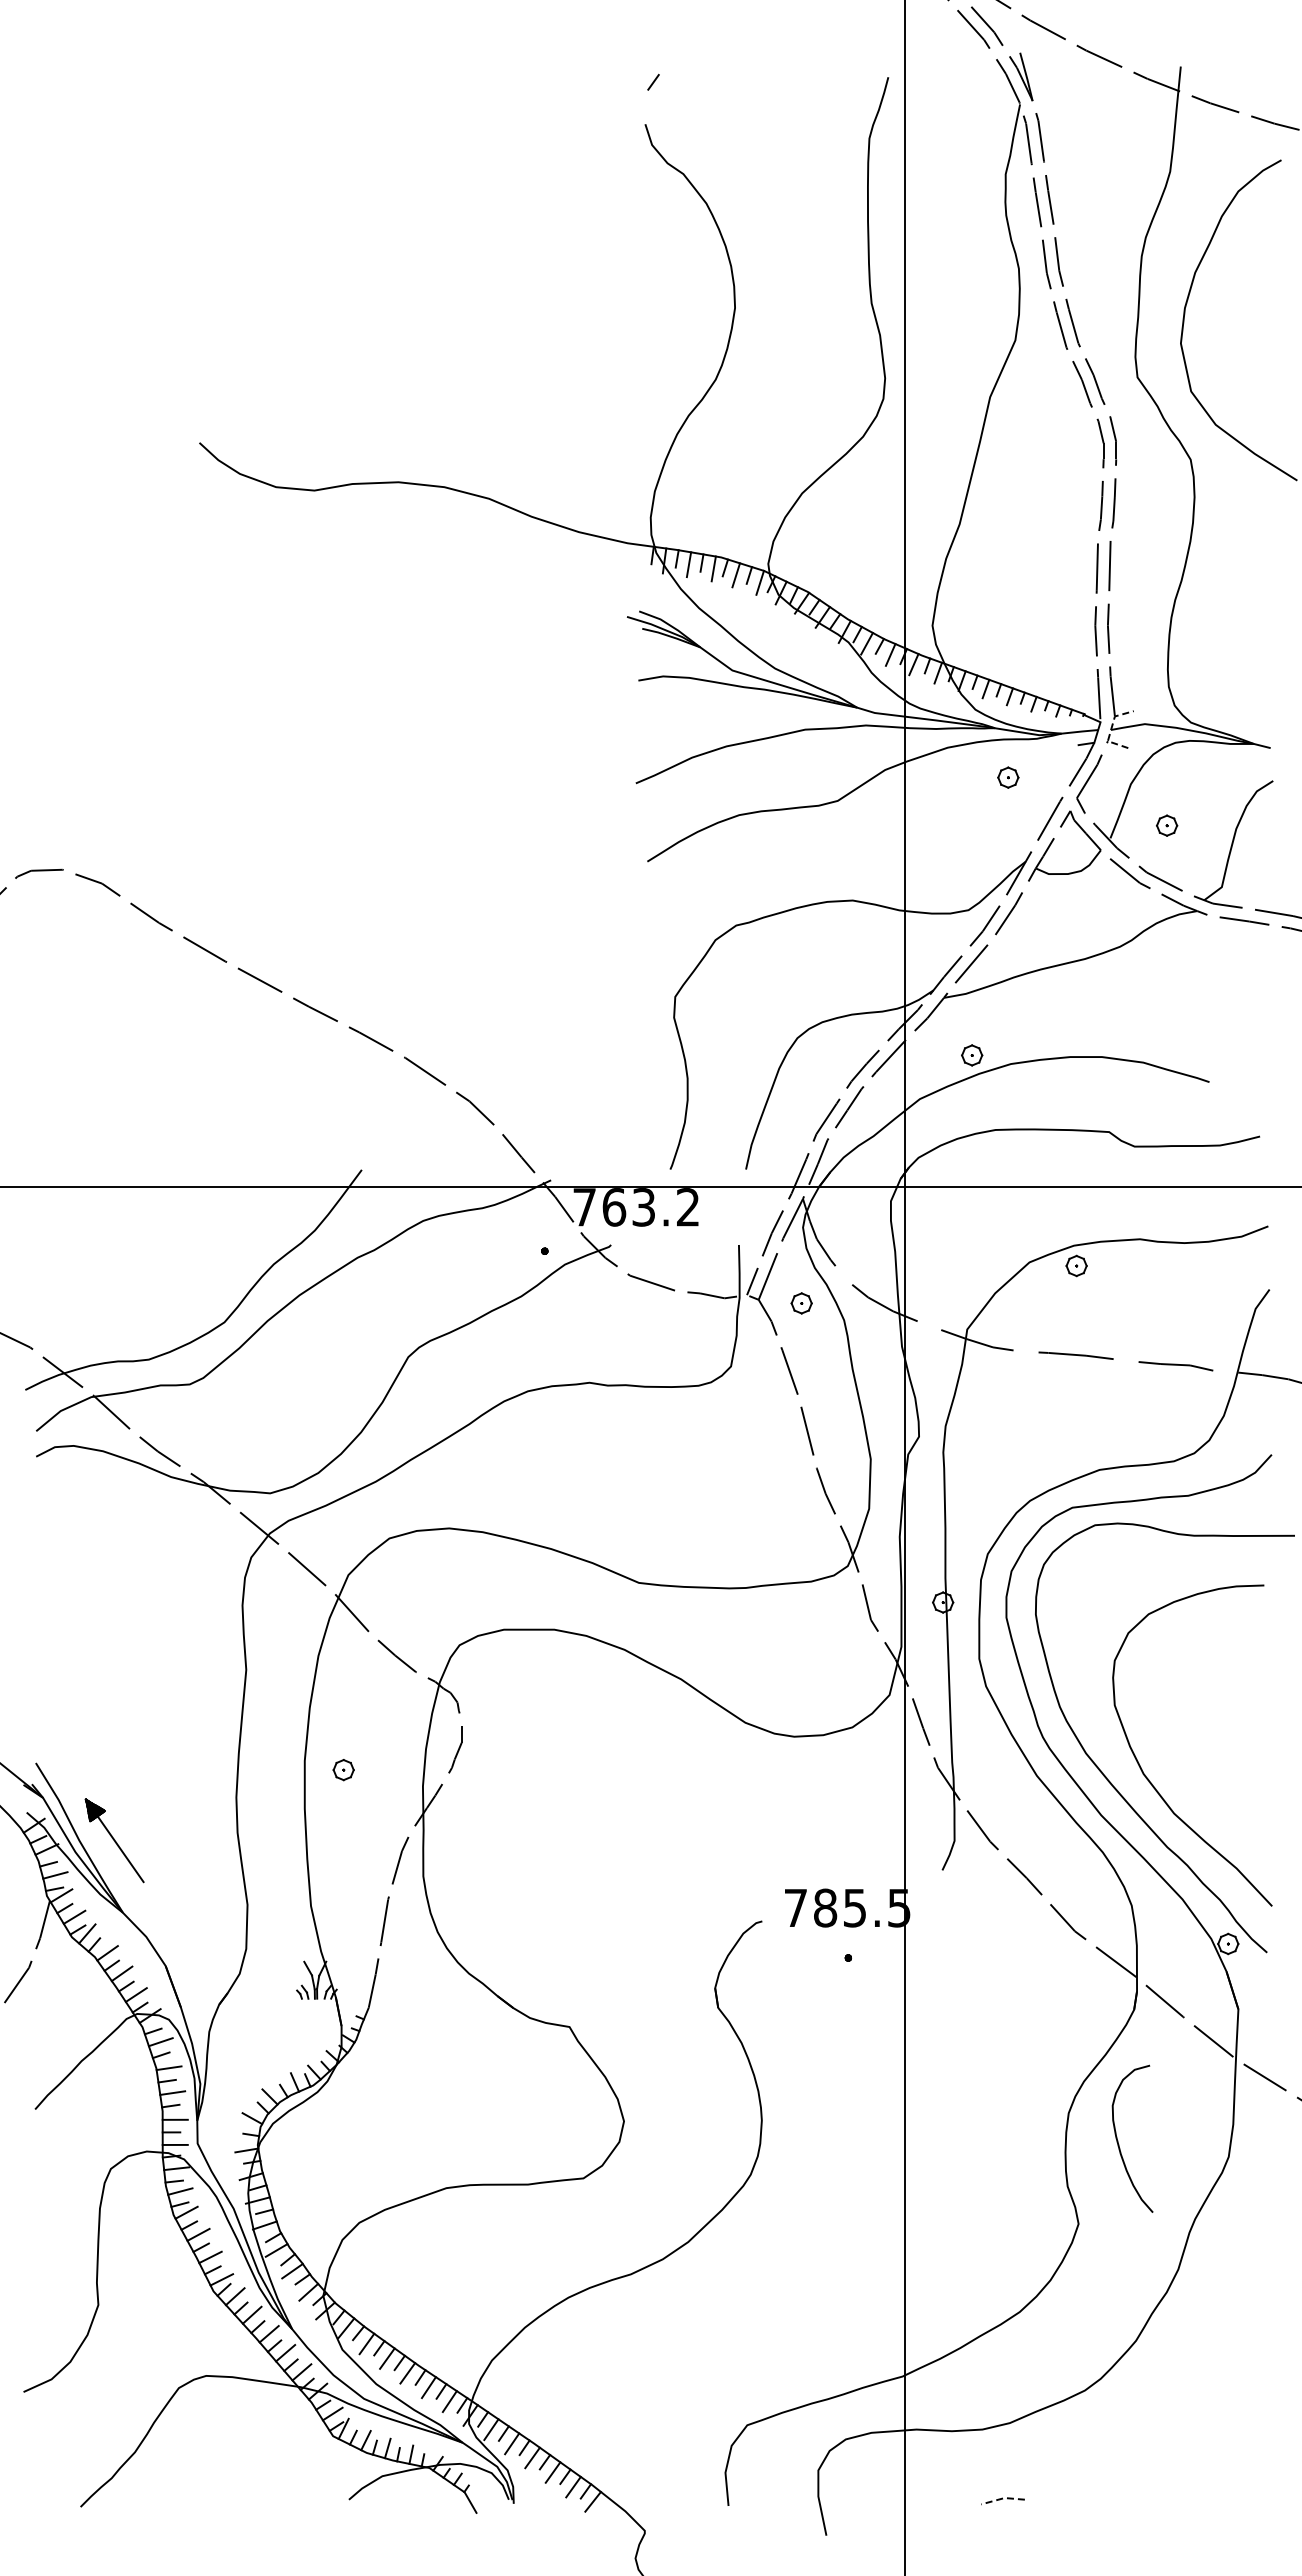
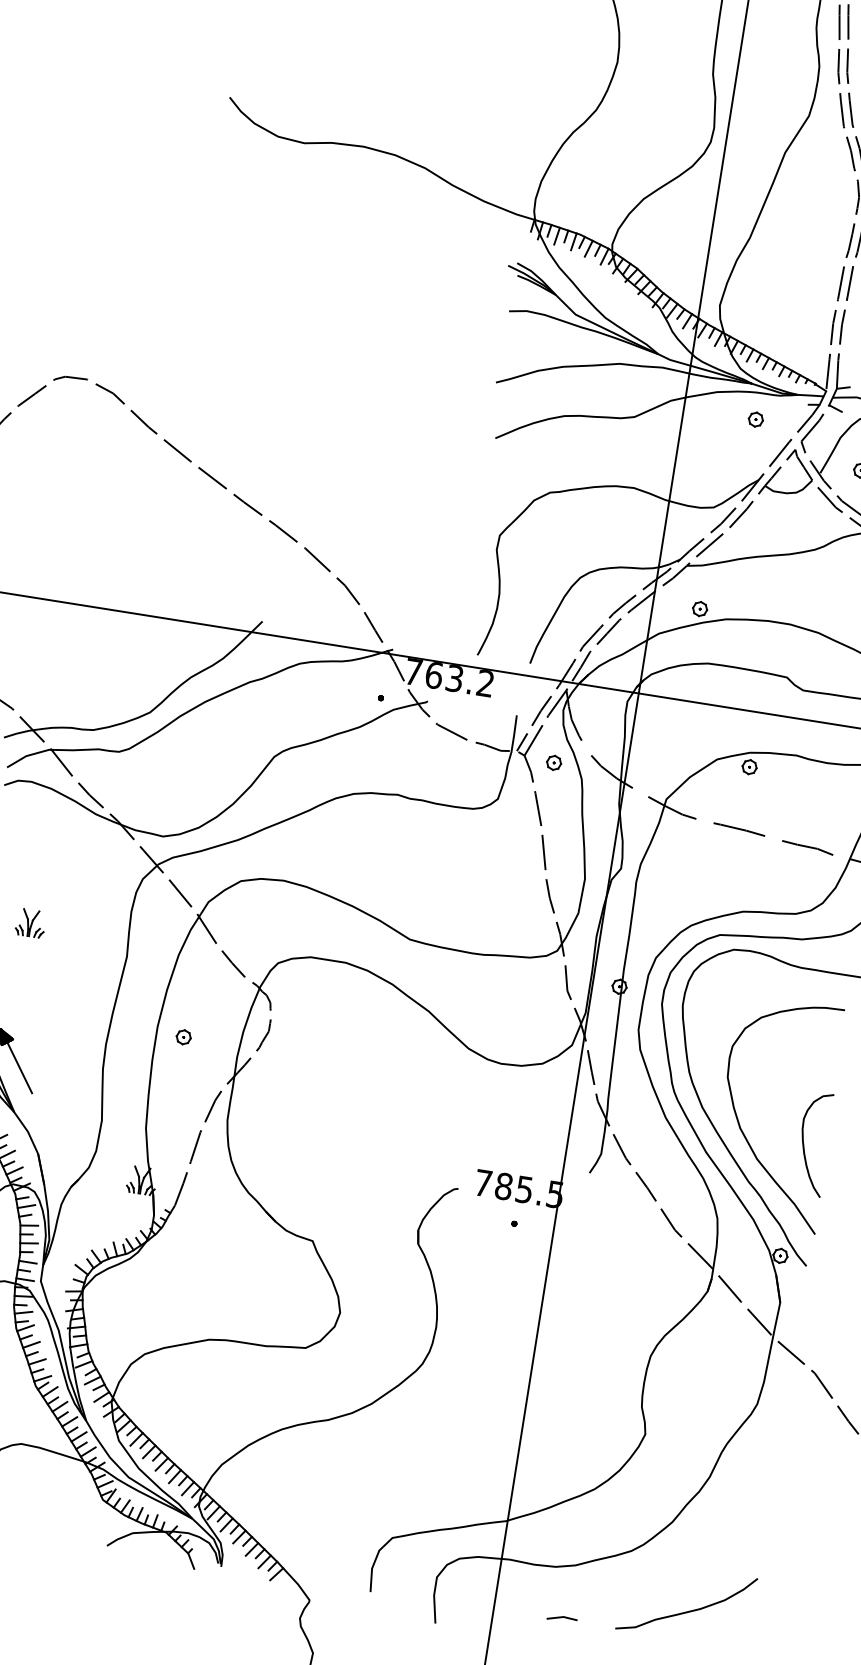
line: (1111, 729) -> (833, 397), dashed -> solid
part: (104, 1643) -> (31, 922), added
curve: (1118, 2140) -> (804, 1143), moved
curve: (1179, 2461) -> (689, 1610), added
line: (1002, 2498) -> (562, 1617), dashed -> solid

